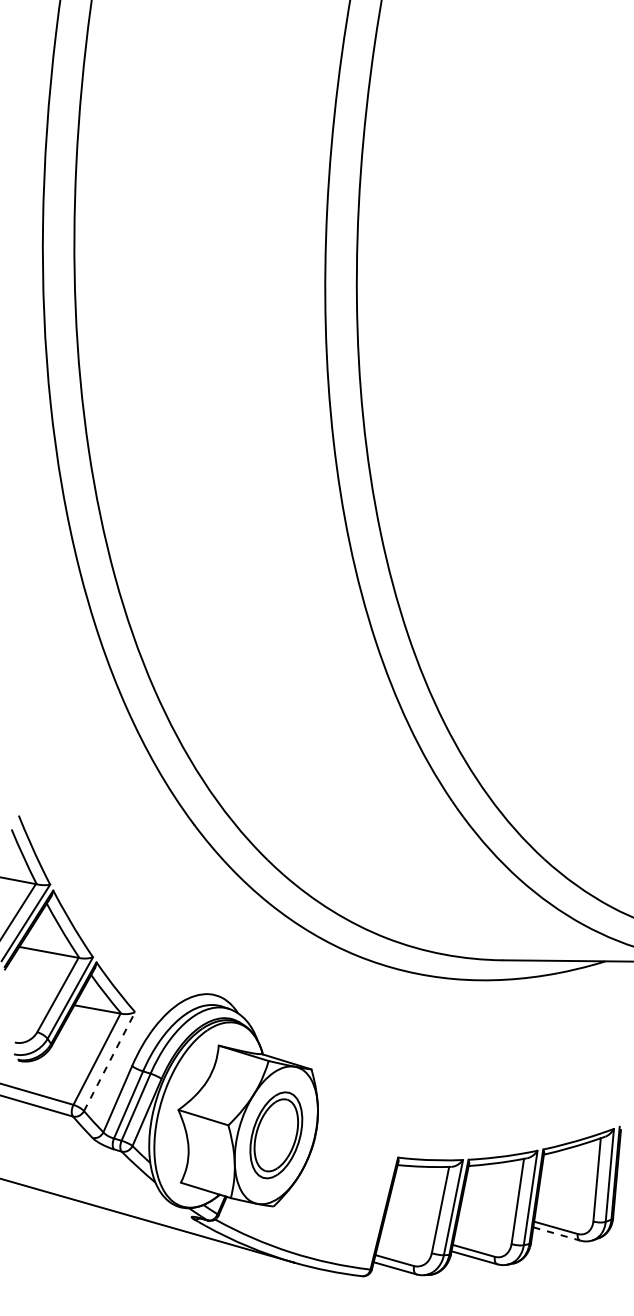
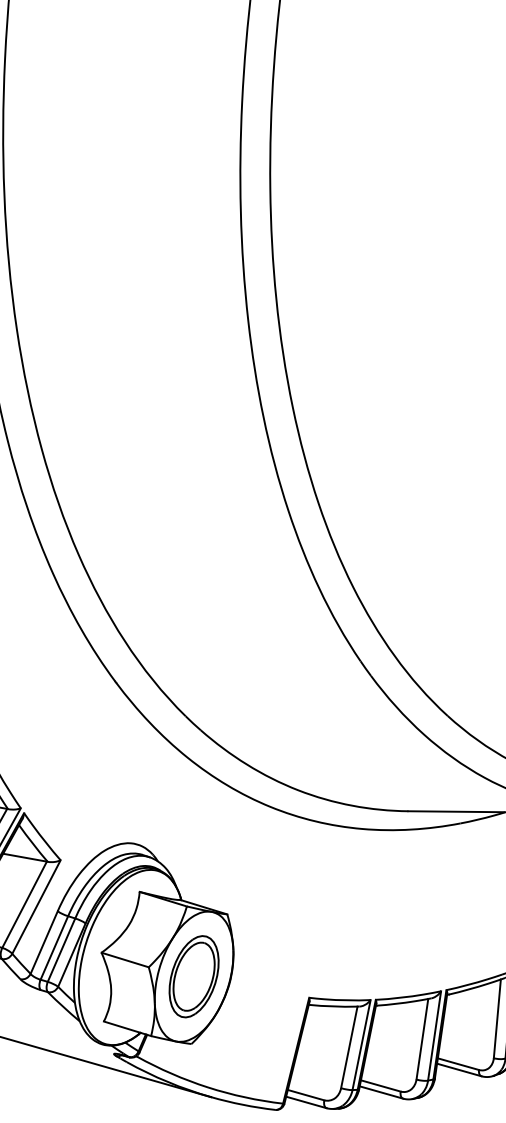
line: (109, 1061) -> (36, 906), dashed -> solid
line: (557, 1234) -> (459, 1070), dashed -> solid

